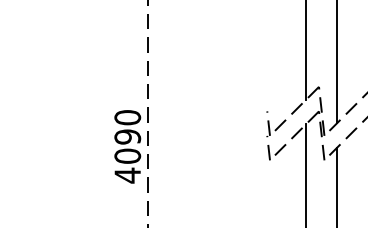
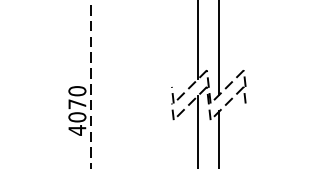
text: (127, 137) -> (77, 104), 4090 -> 4070

